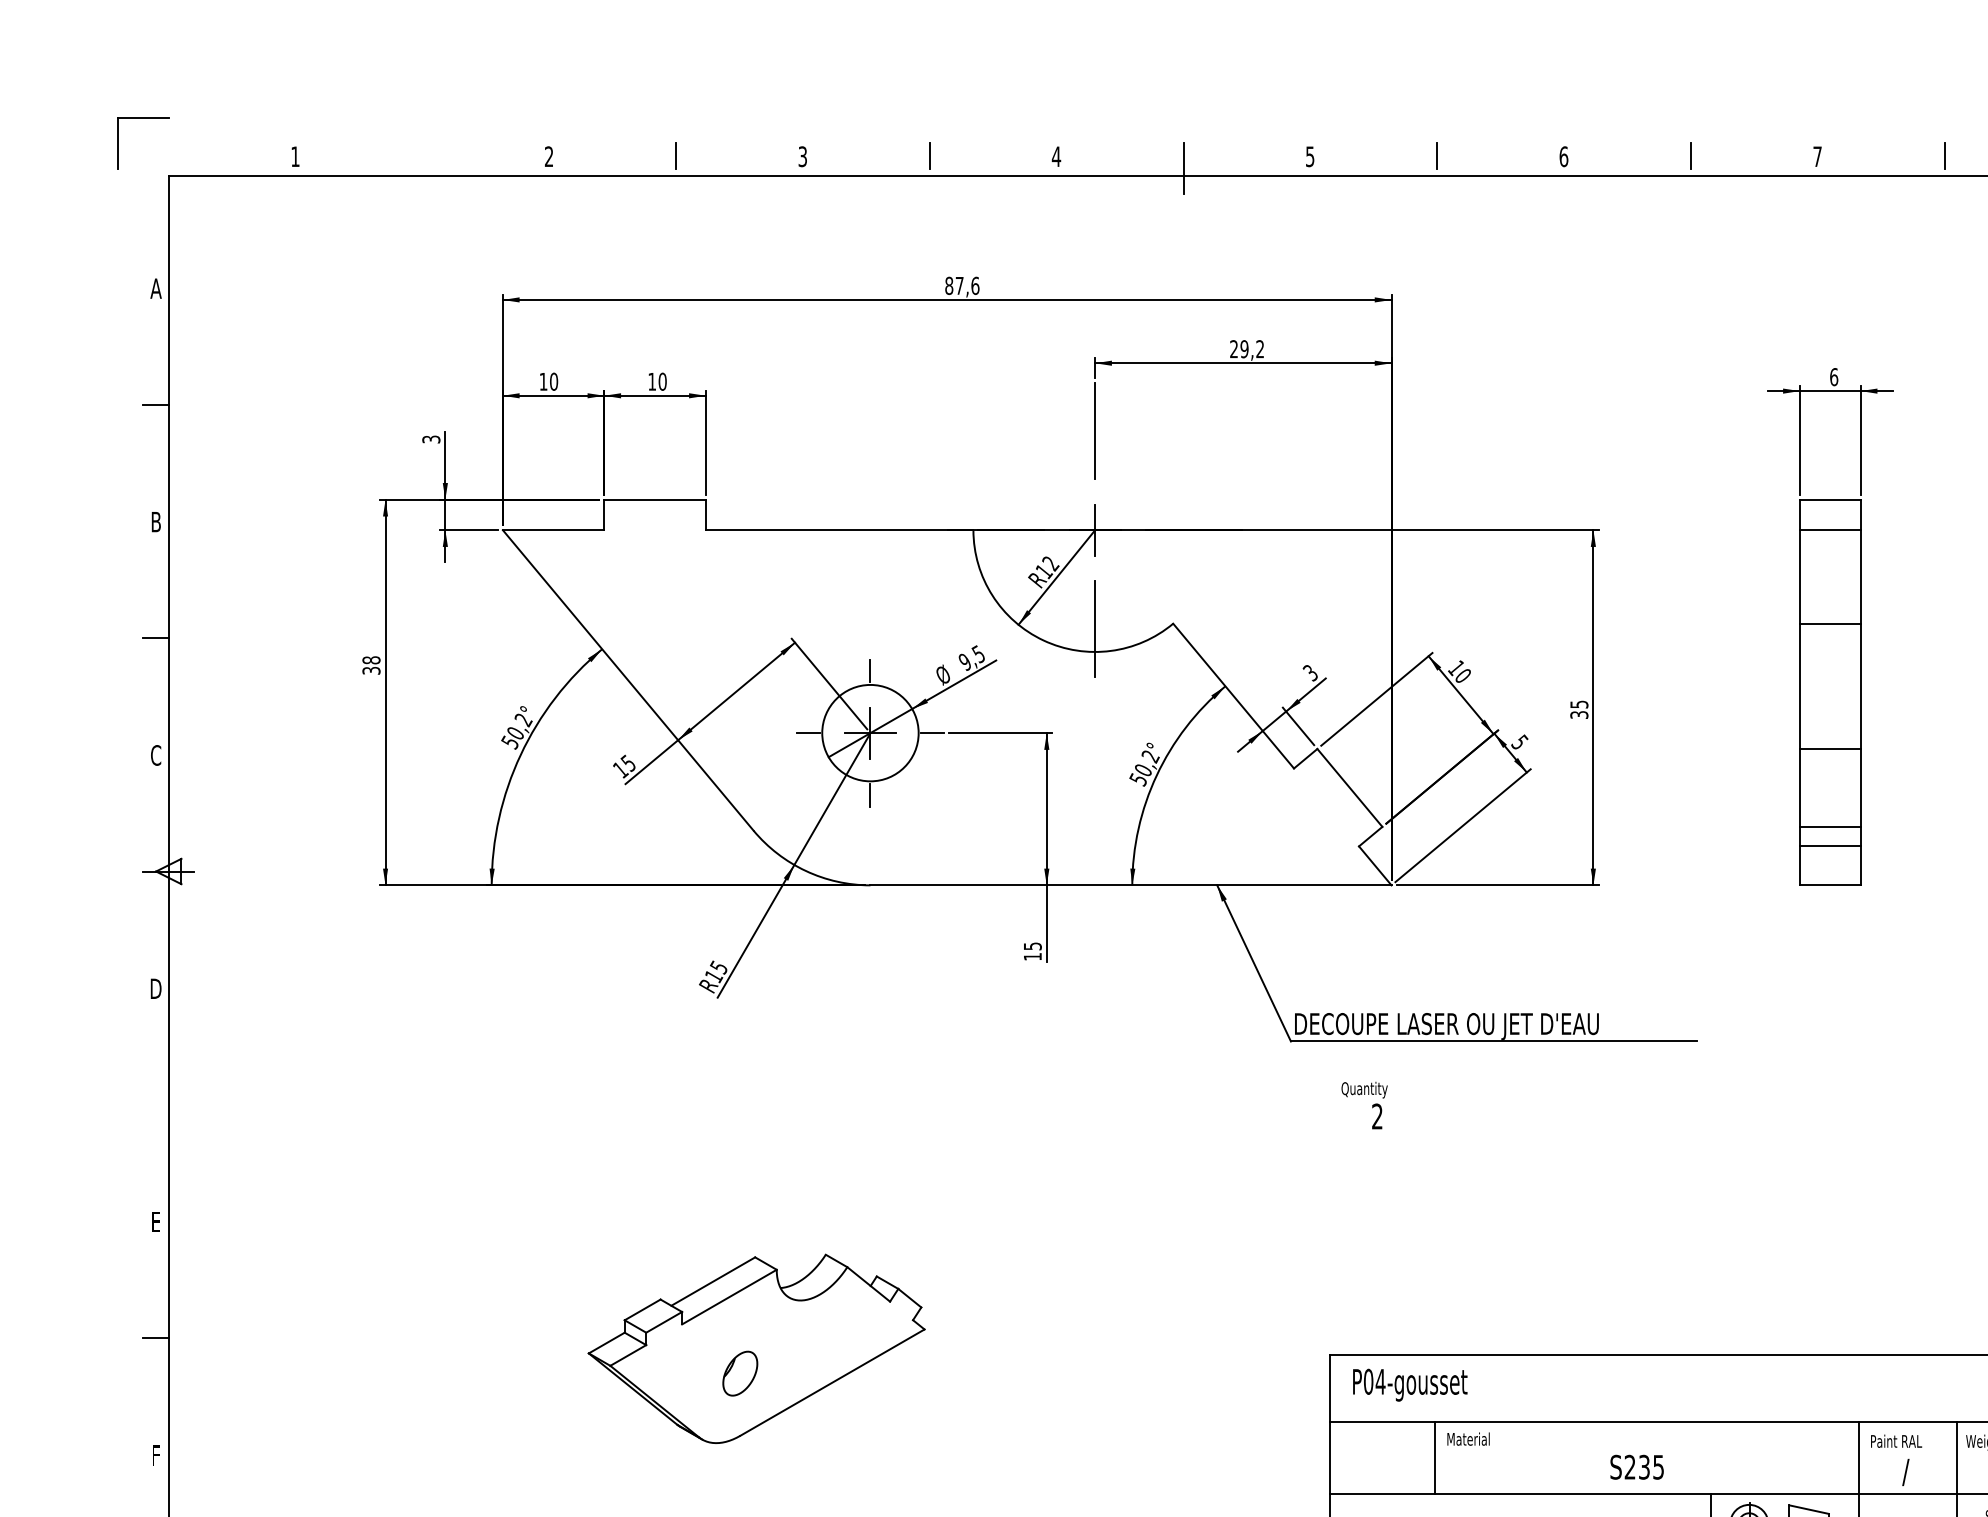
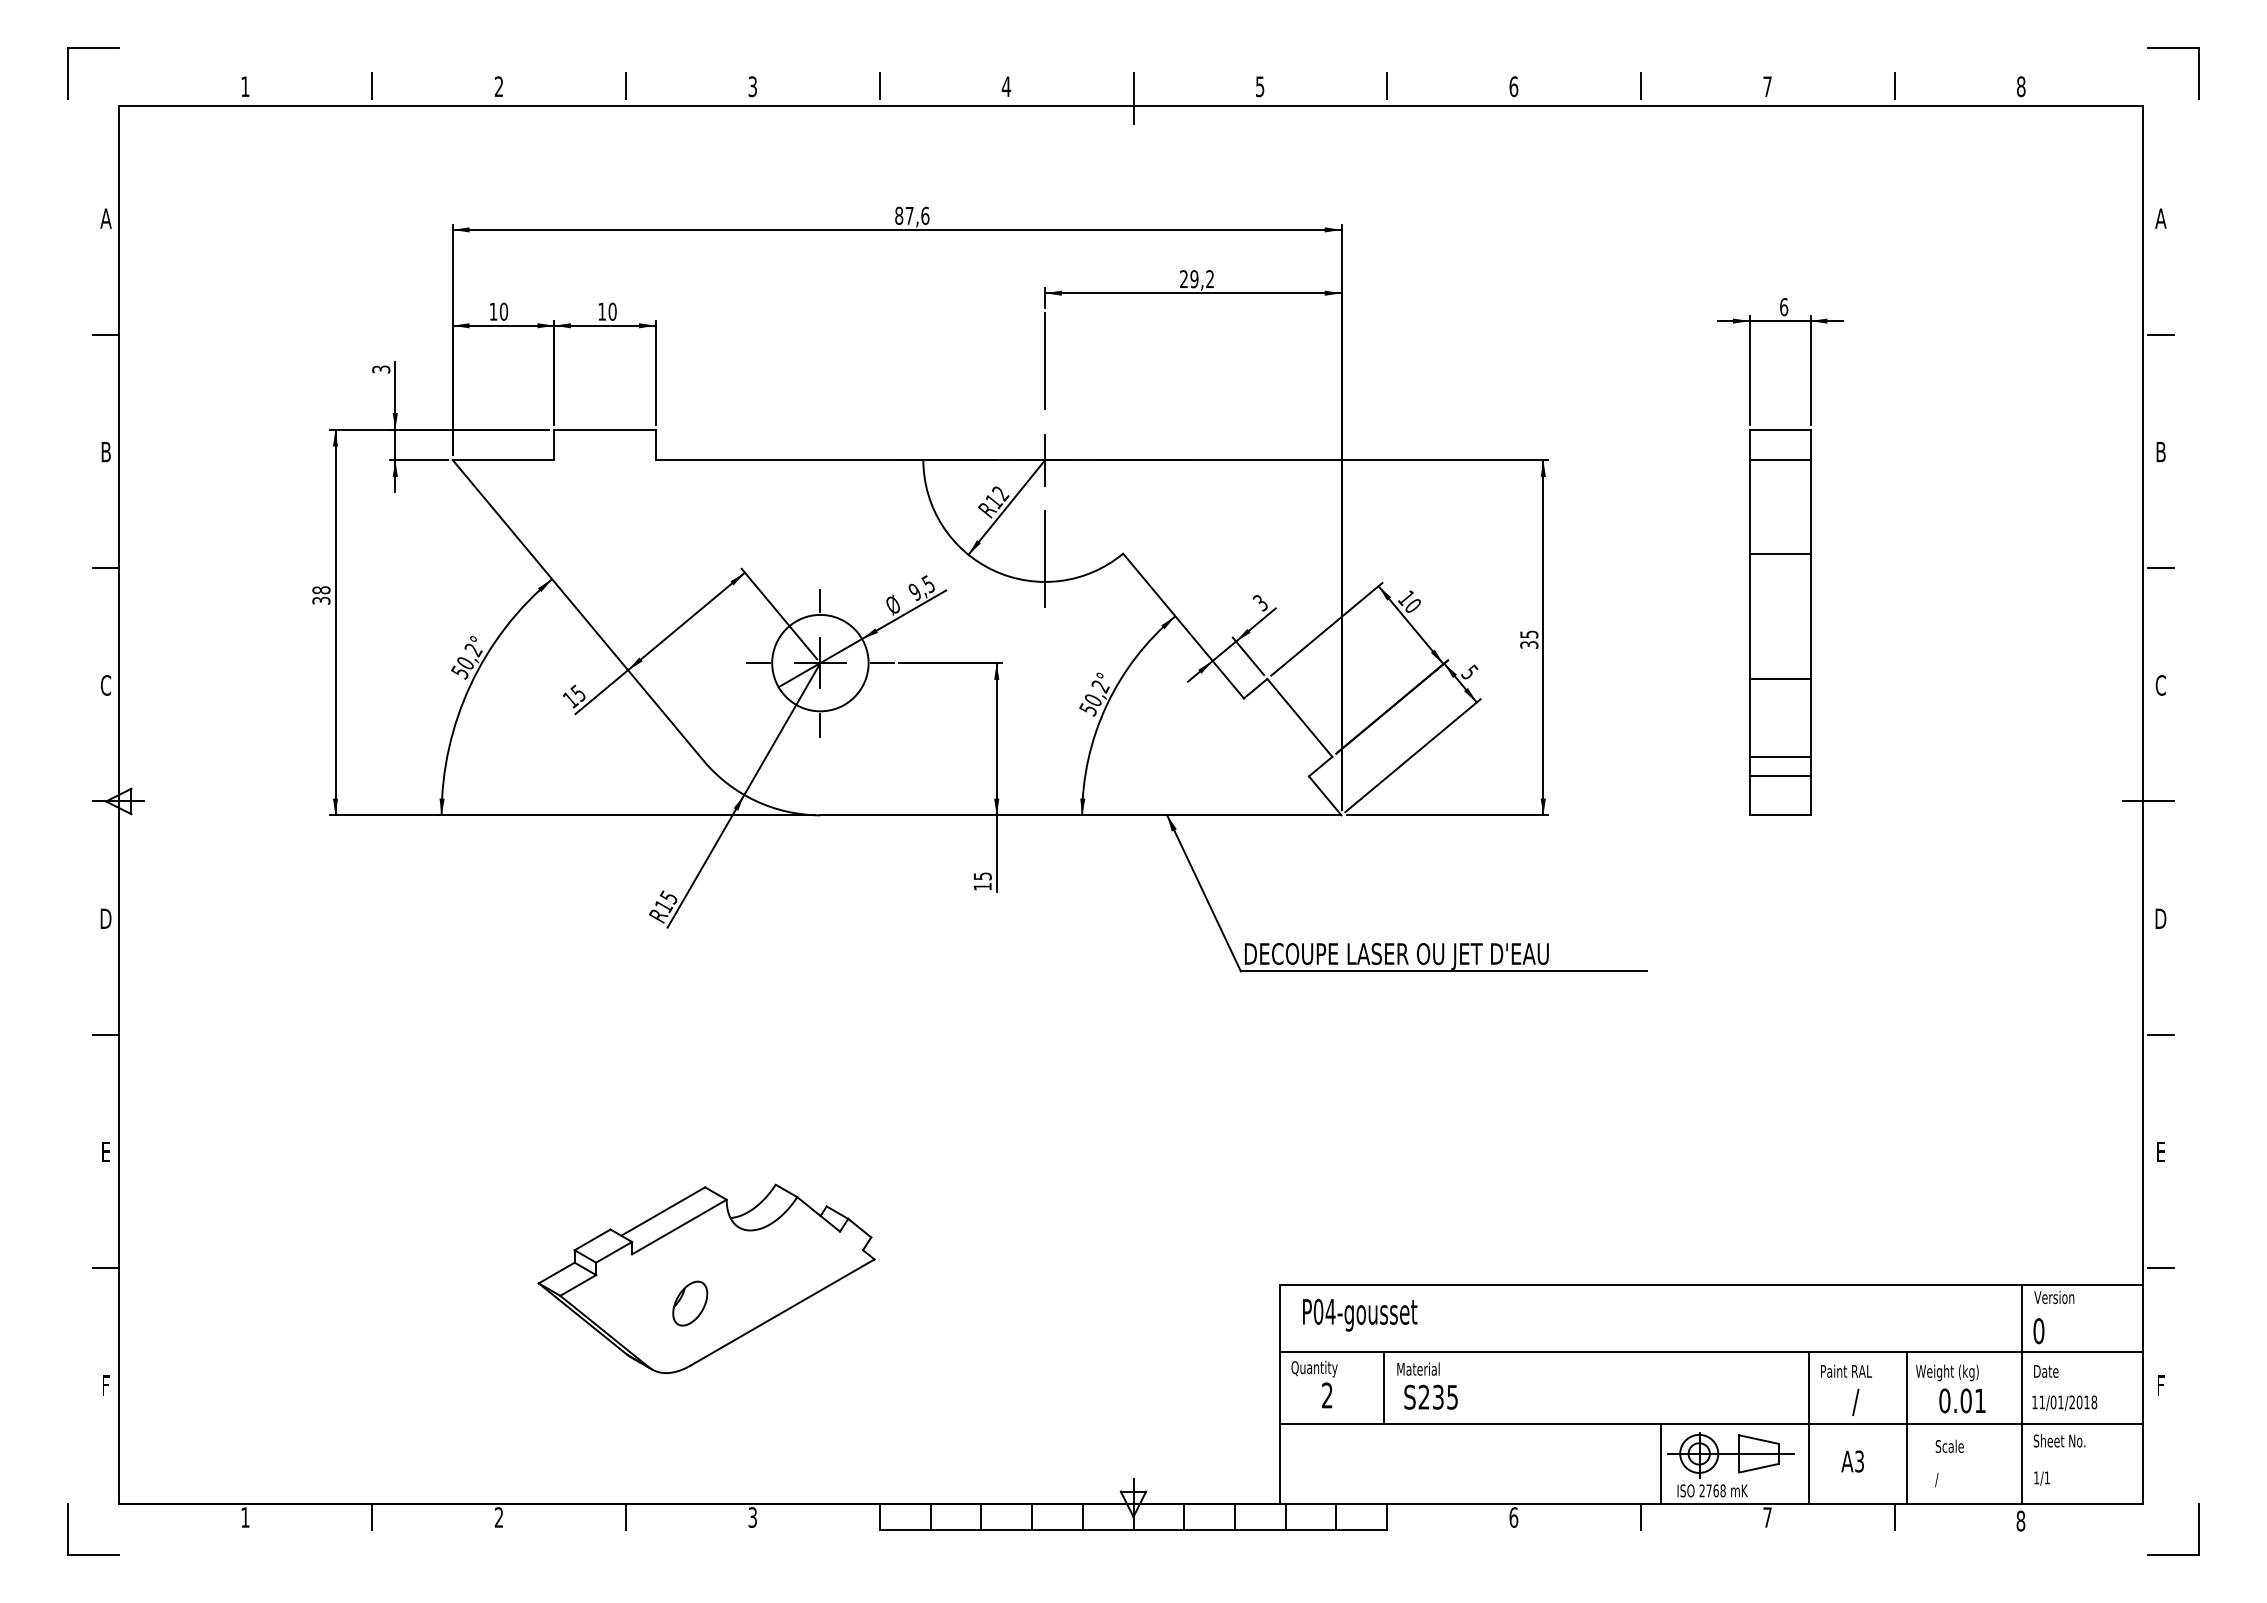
line: (422, 155) -> (372, 85), added
line: (155, 1104) -> (105, 1034), added
text: (1364, 1105) -> (1314, 1384), moved
text: (1636, 1466) -> (1430, 1396), moved

